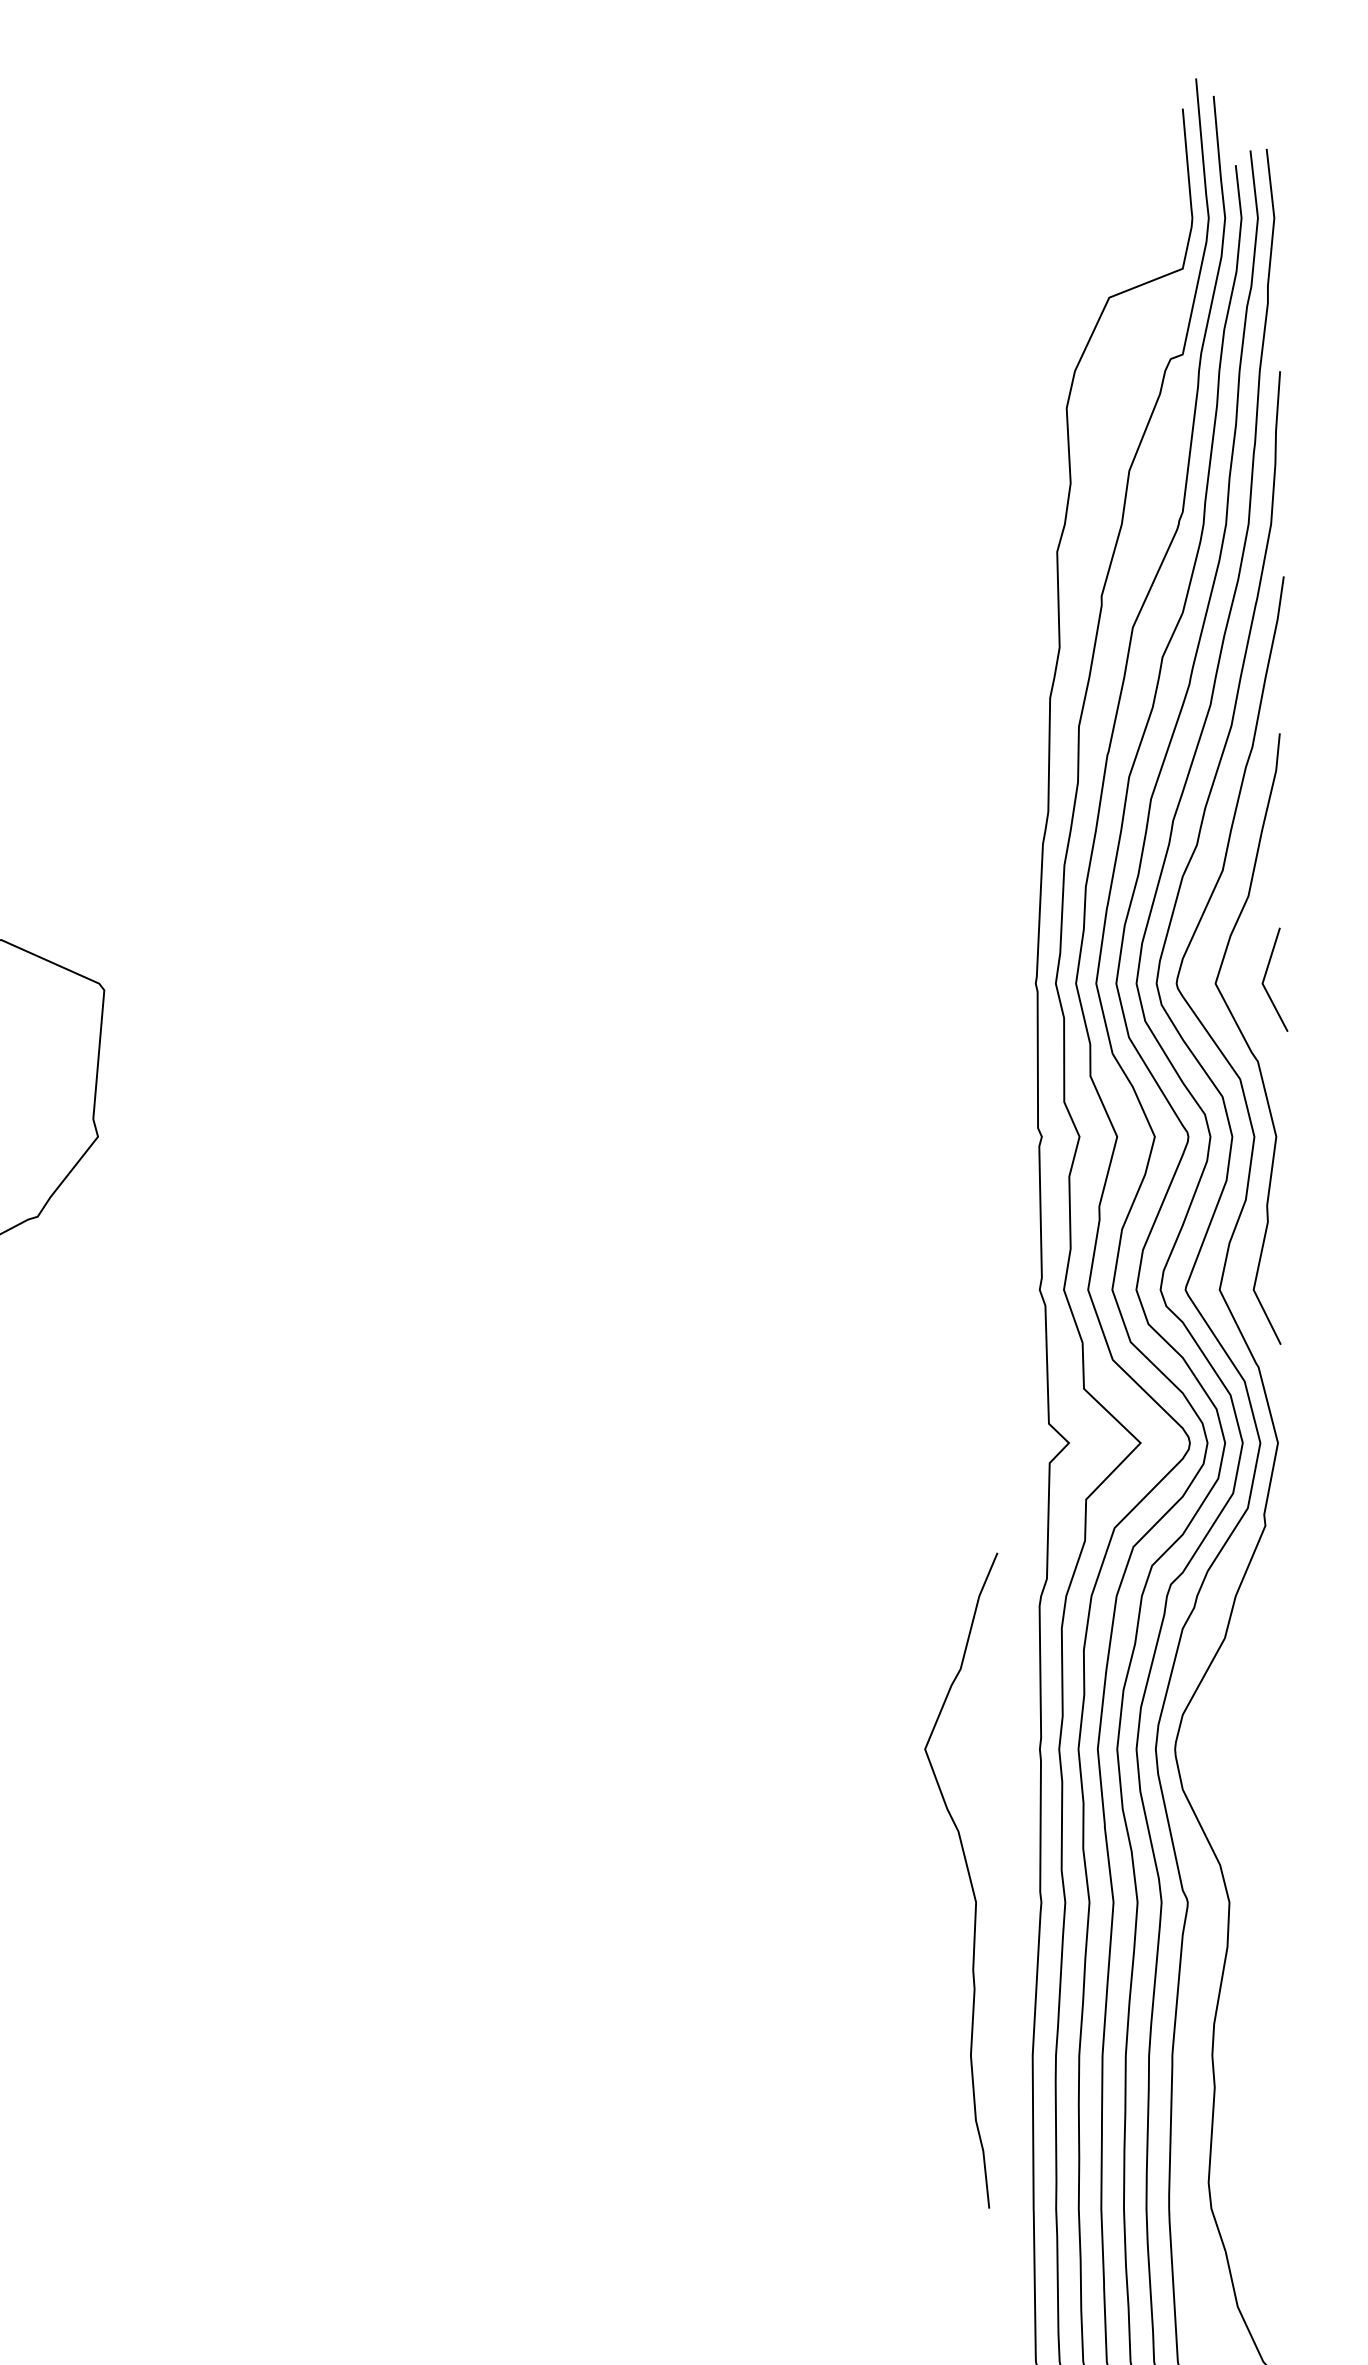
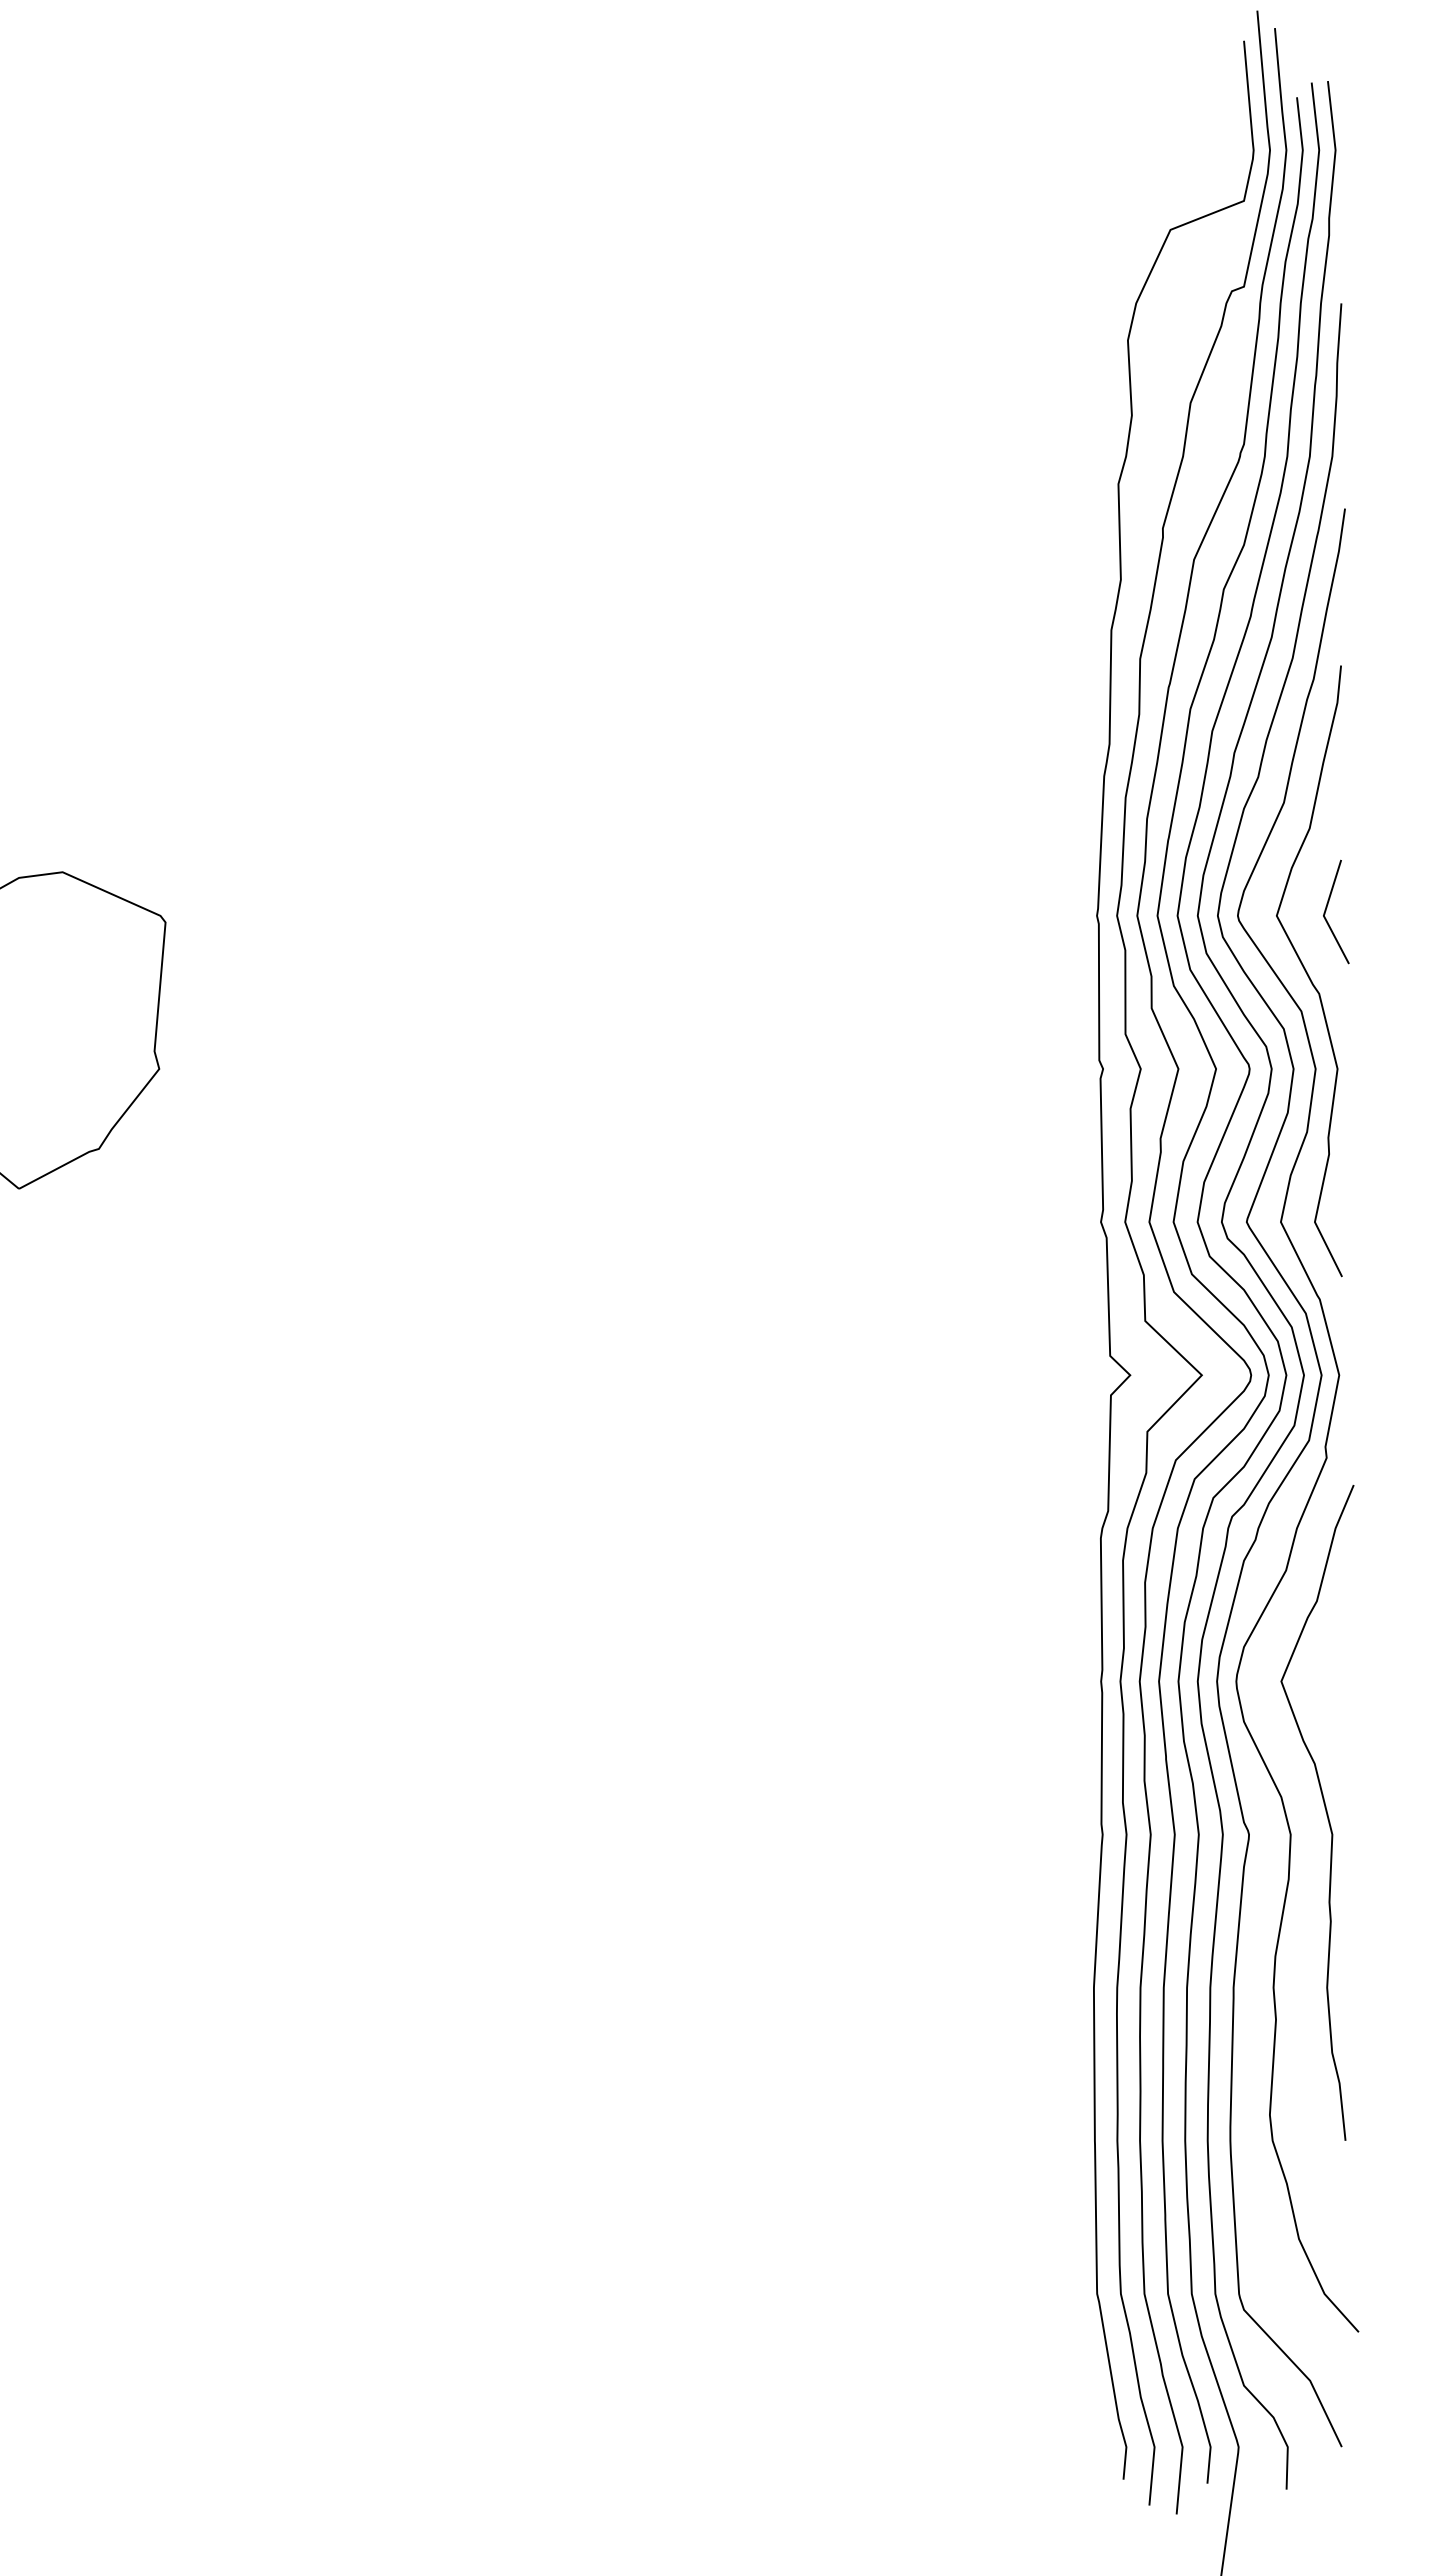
curve: (969, 1879) -> (1325, 1811), moved

